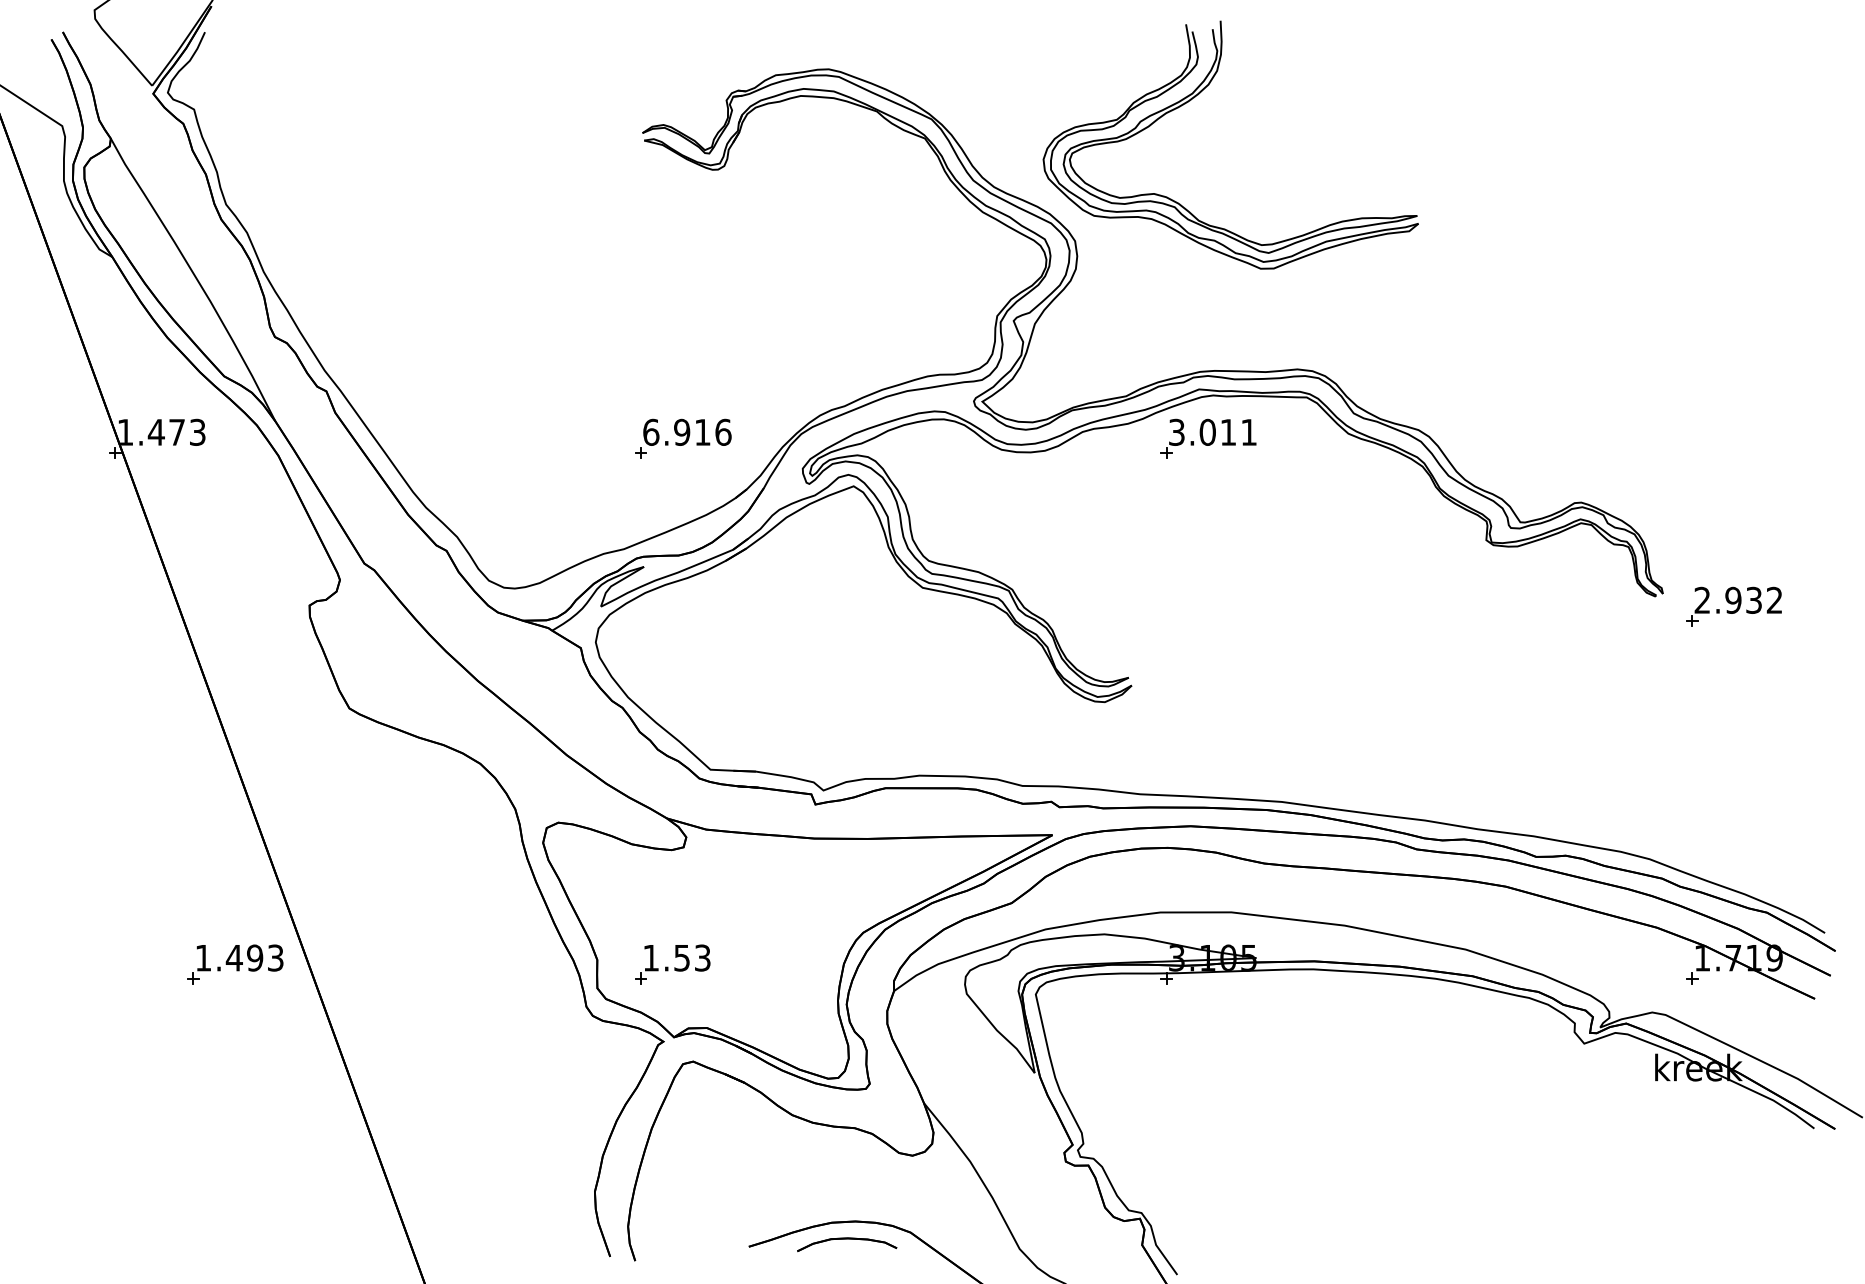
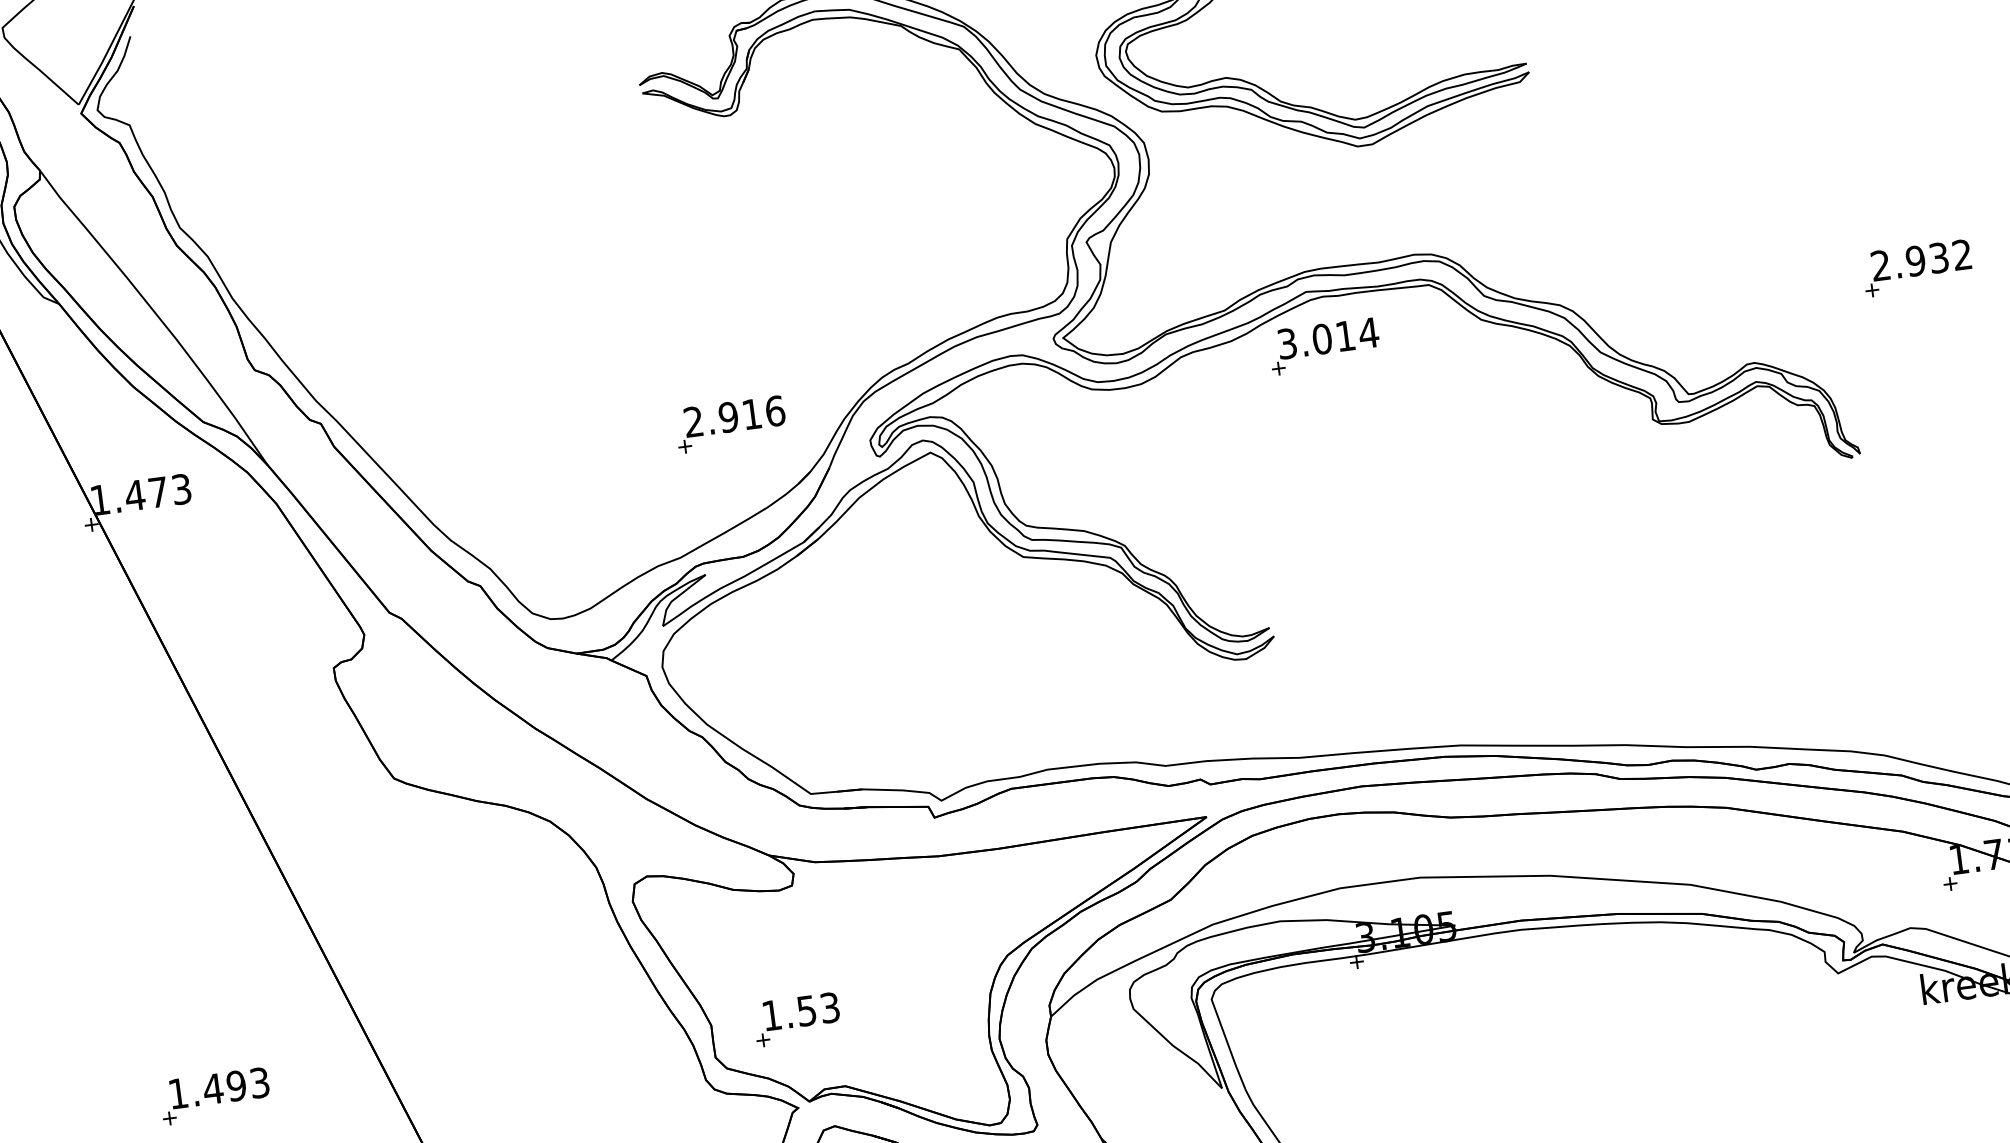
text: (651, 431) -> (693, 420), 6.916 -> 2.916
text: (1248, 432) -> (1368, 333), 3.011 -> 3.014
part: (1733, 606) -> (1916, 267), moved
part: (235, 964) -> (215, 1096), moved

